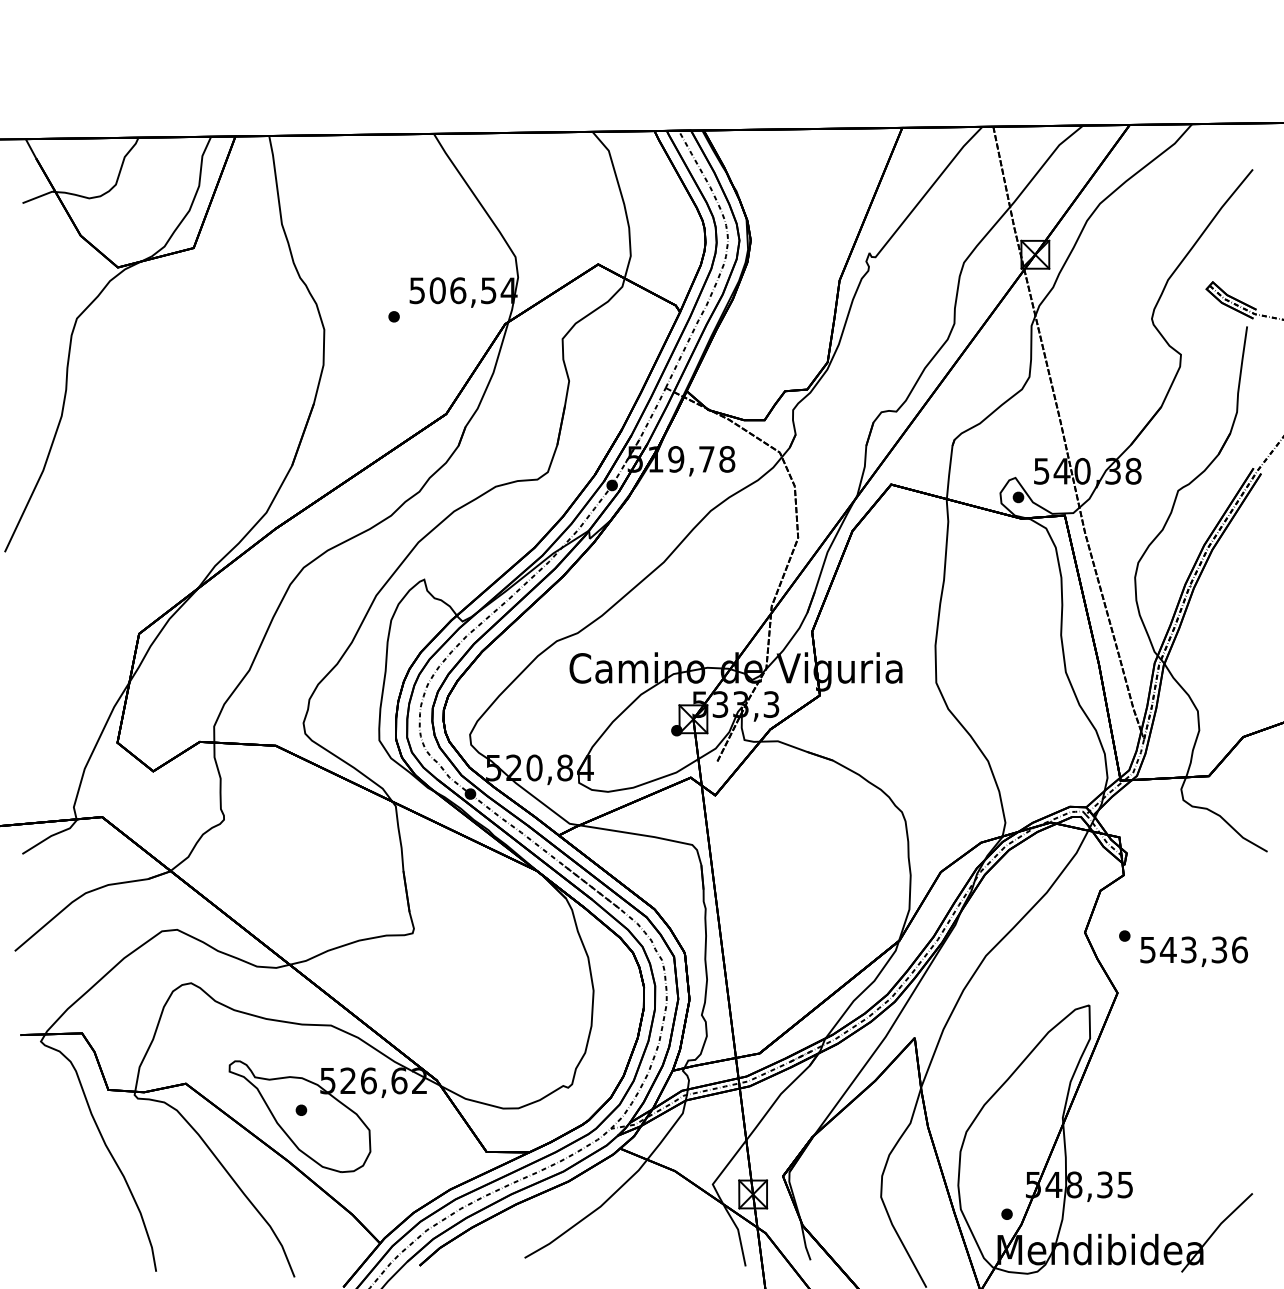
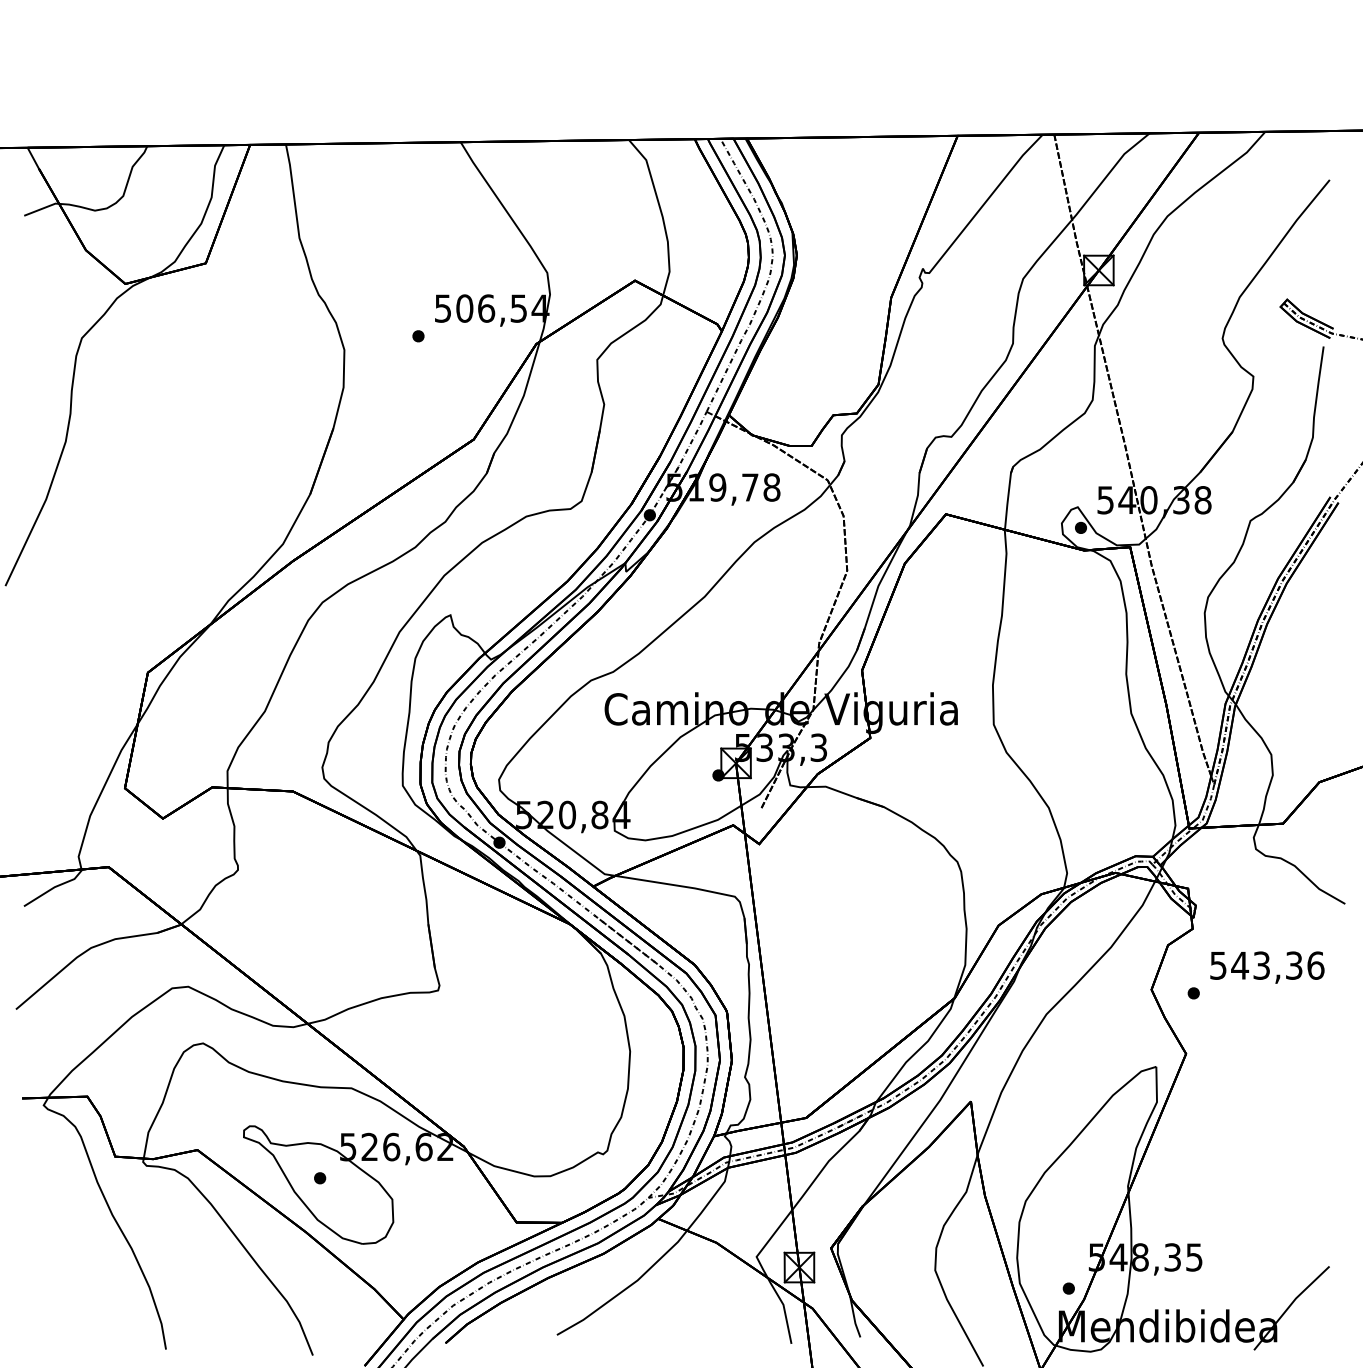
text: (1193, 951) -> (1266, 967), moved

